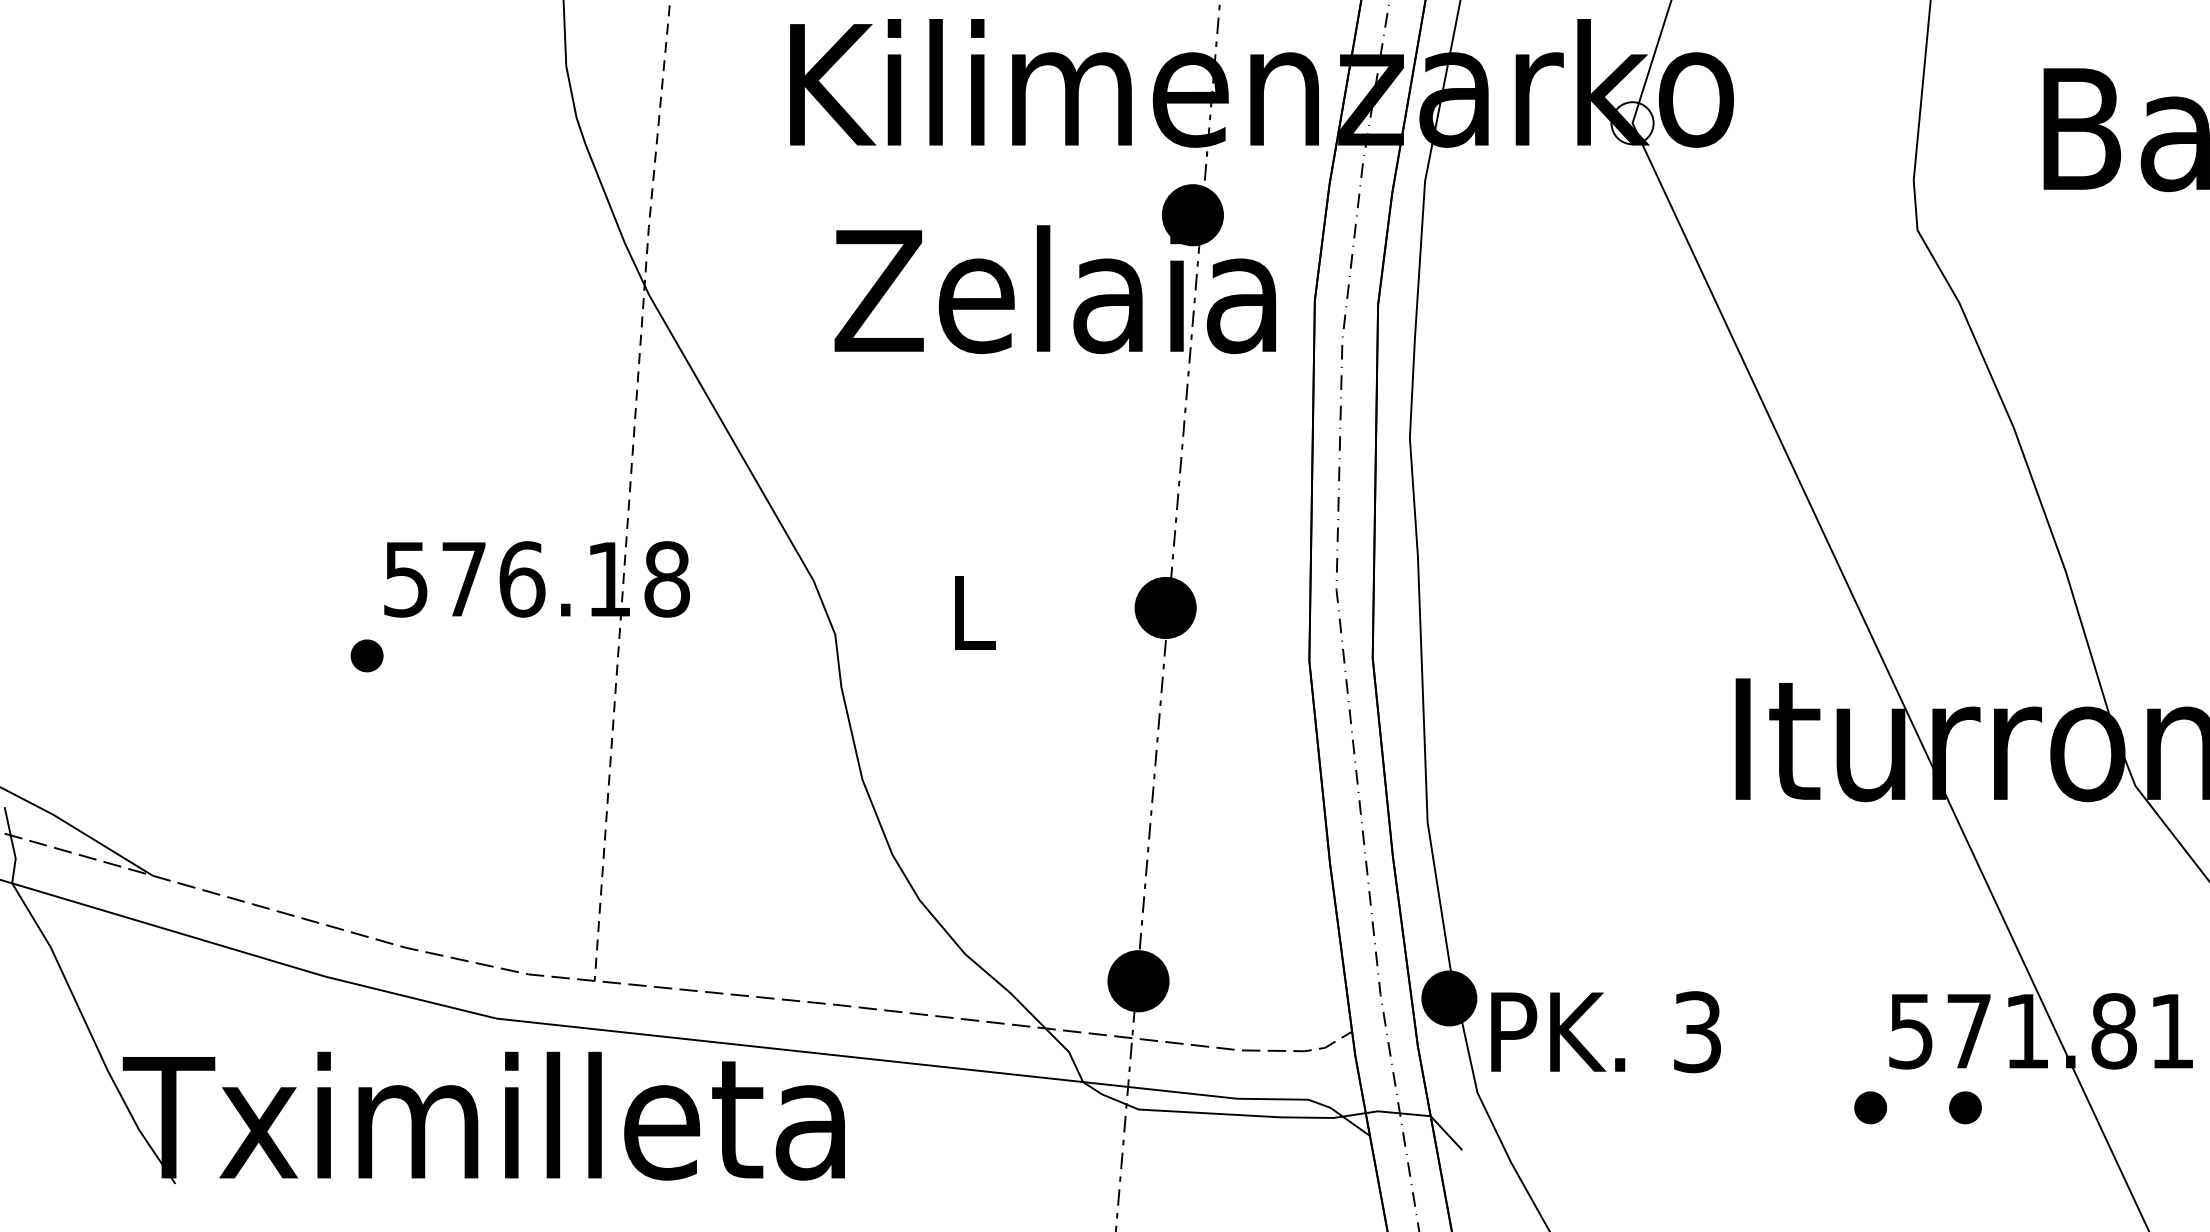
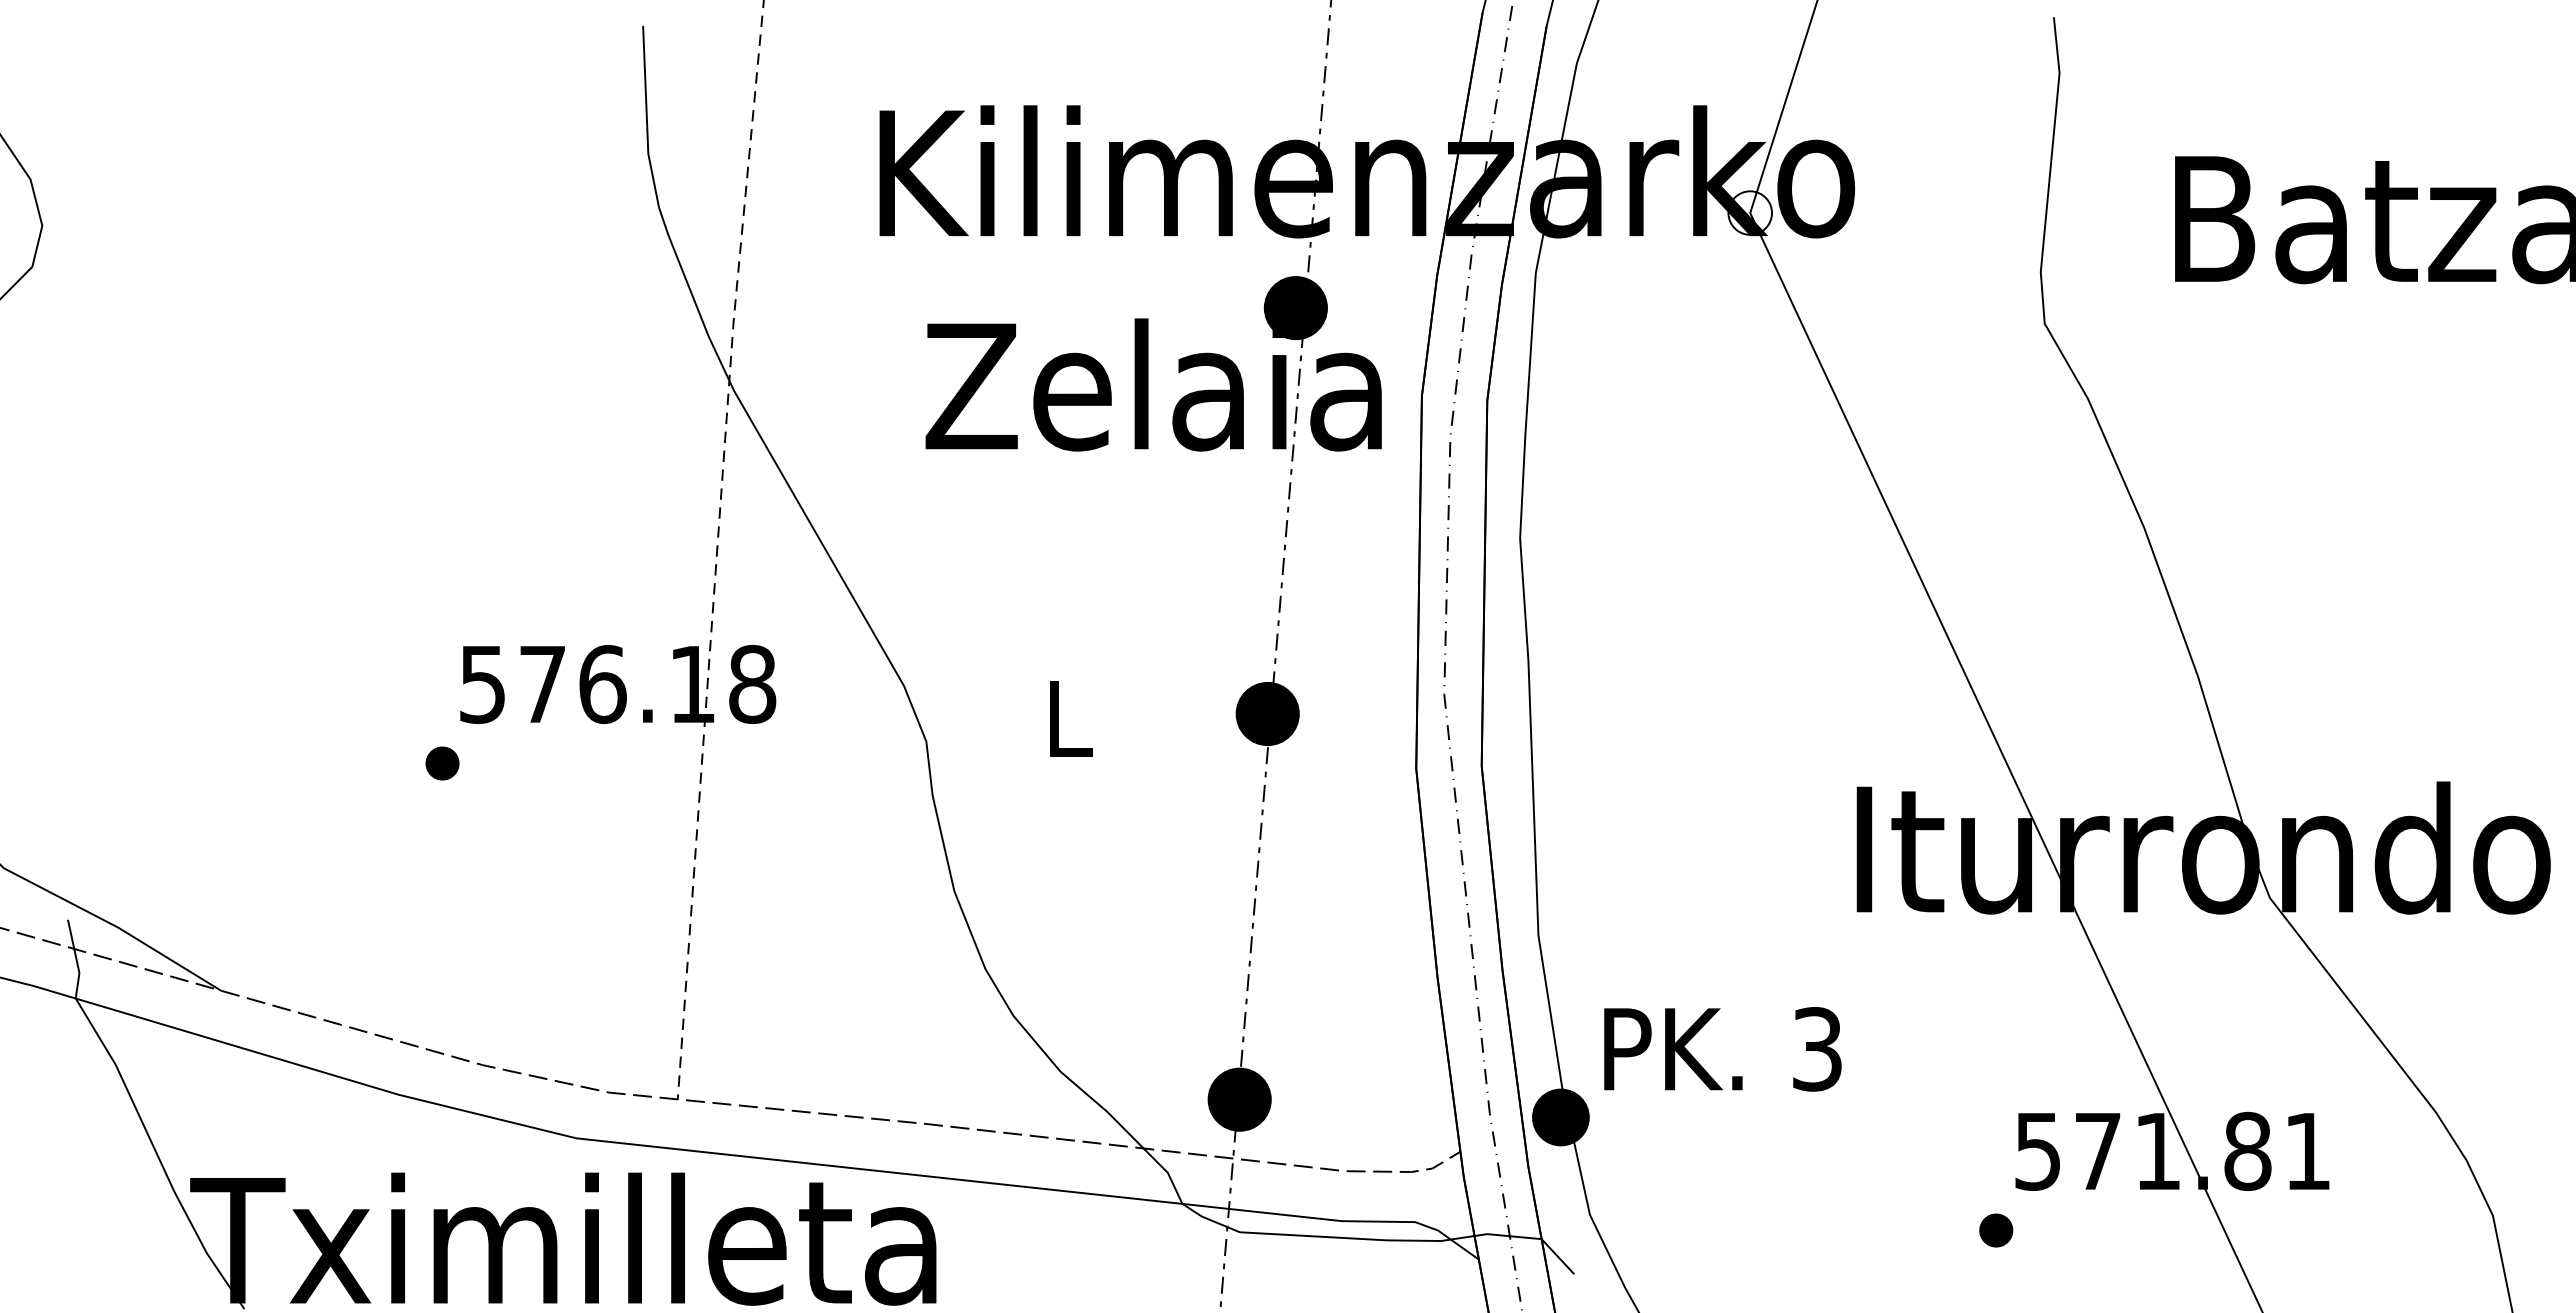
text: (1605, 1032) -> (1722, 1049), moved
part: (1965, 1107) -> (2094, 1230), removed

